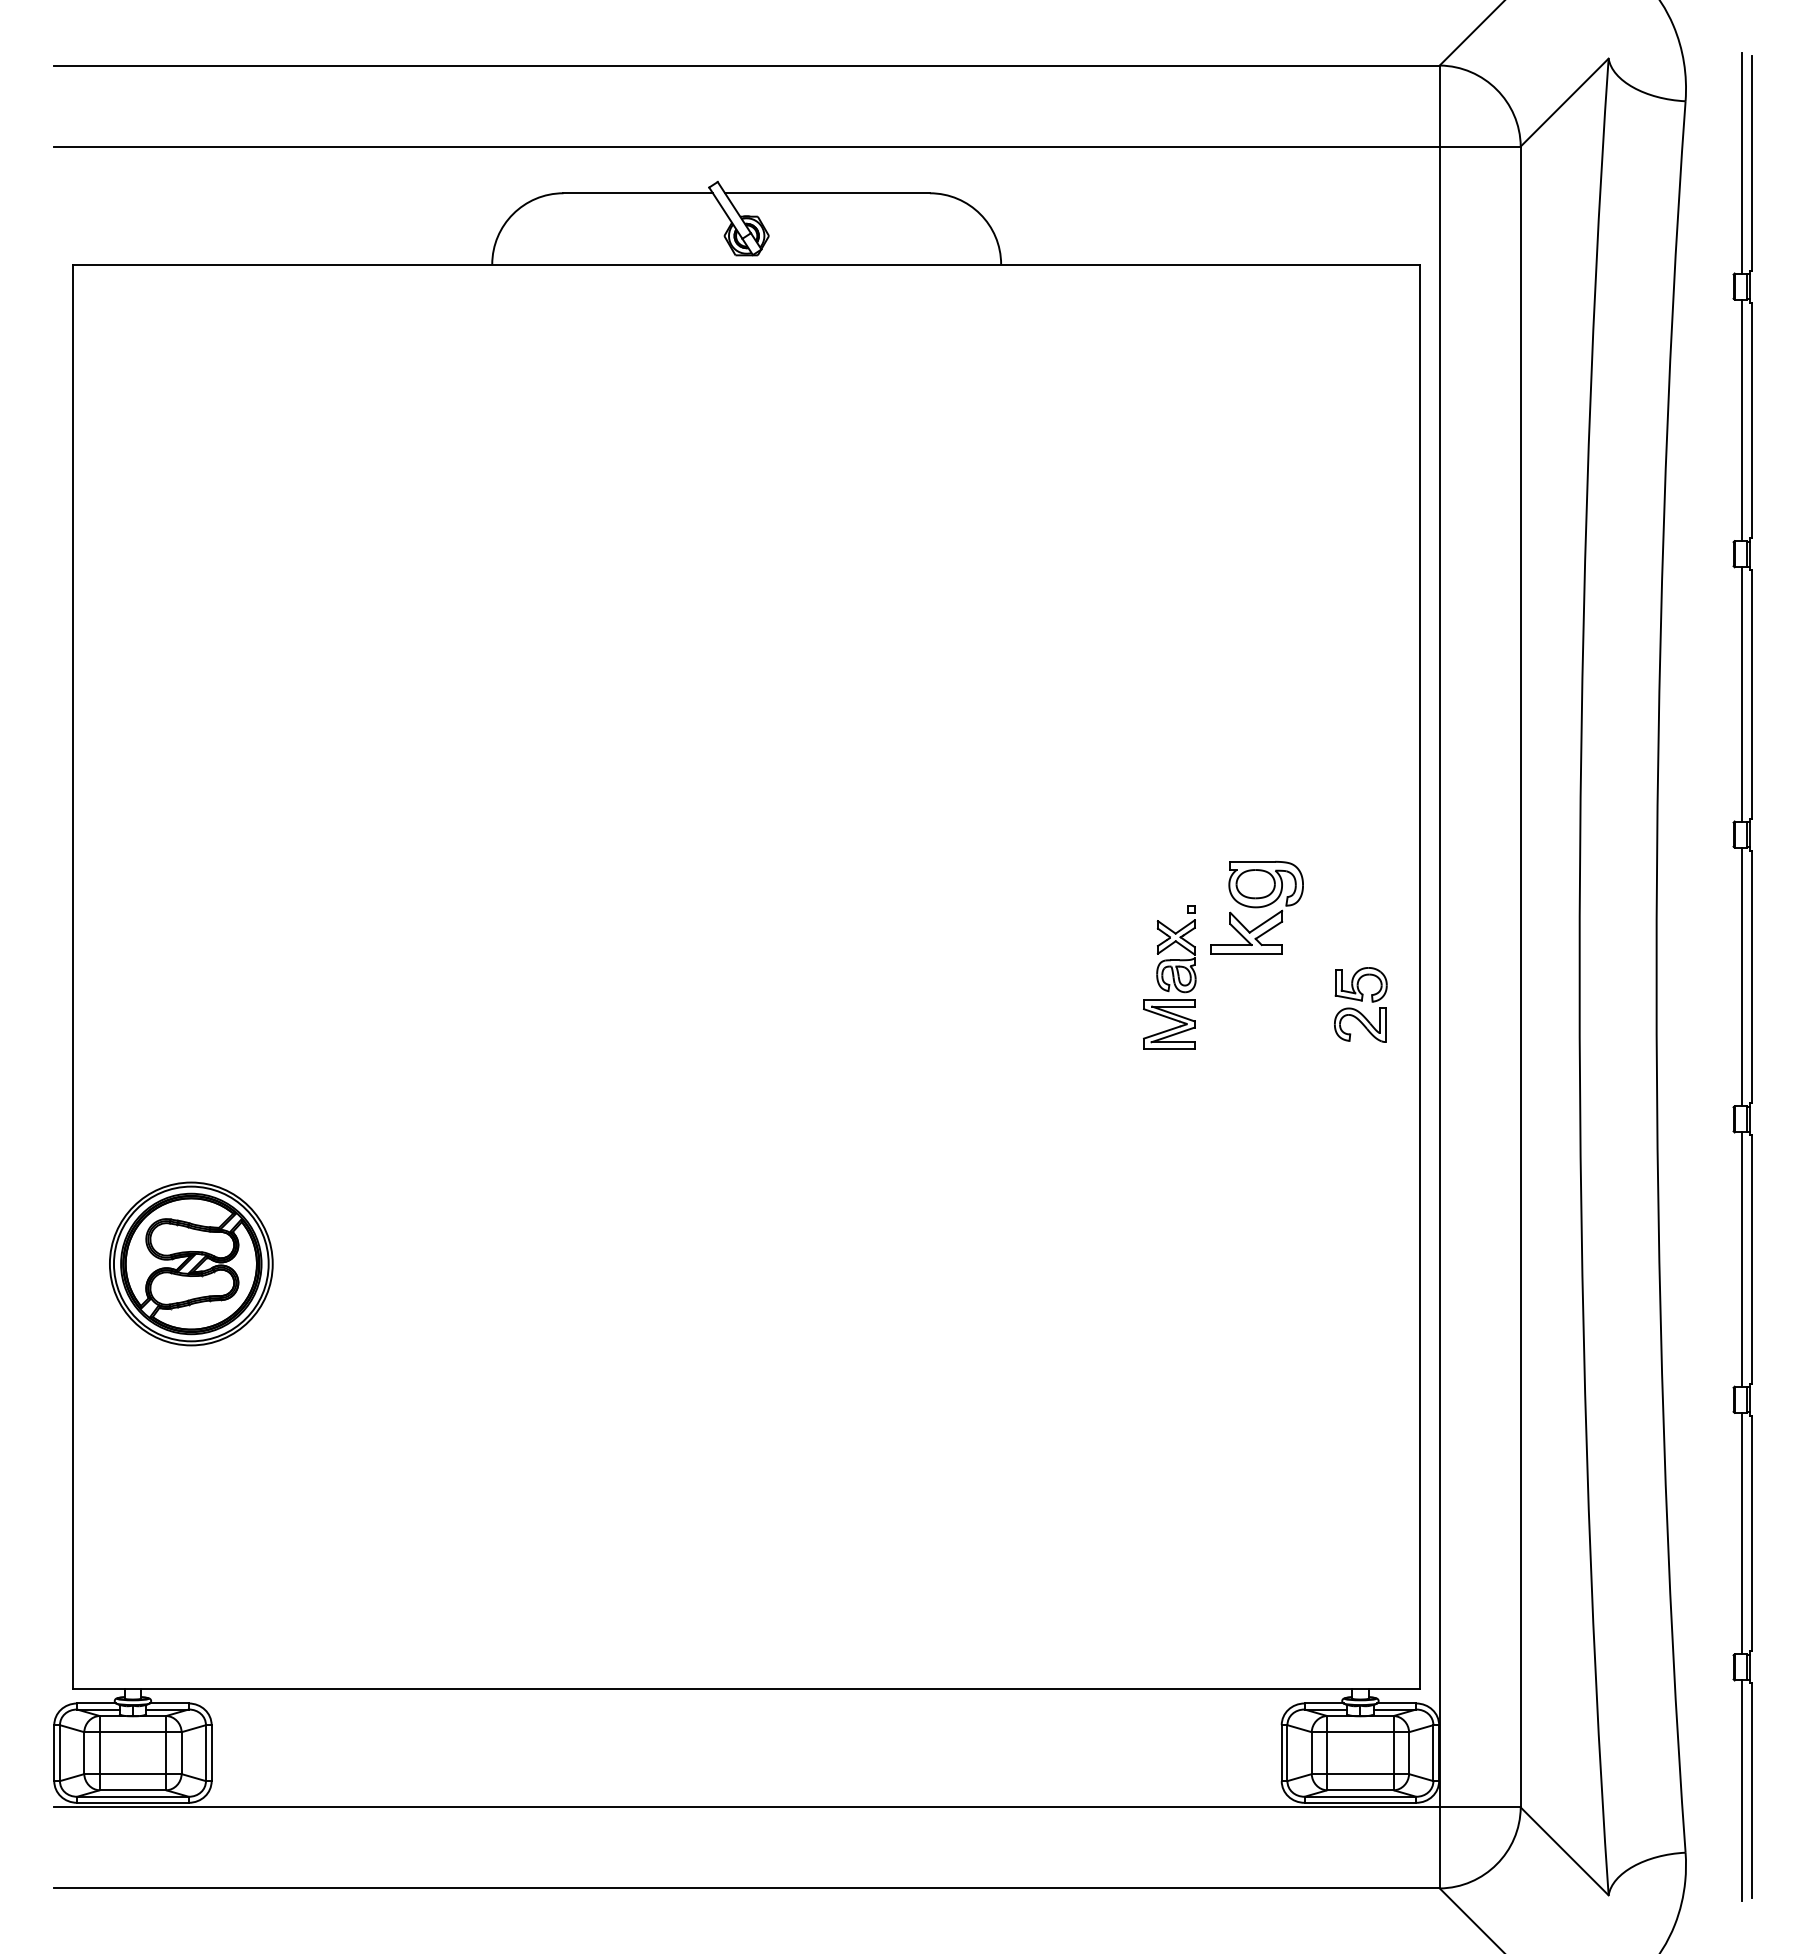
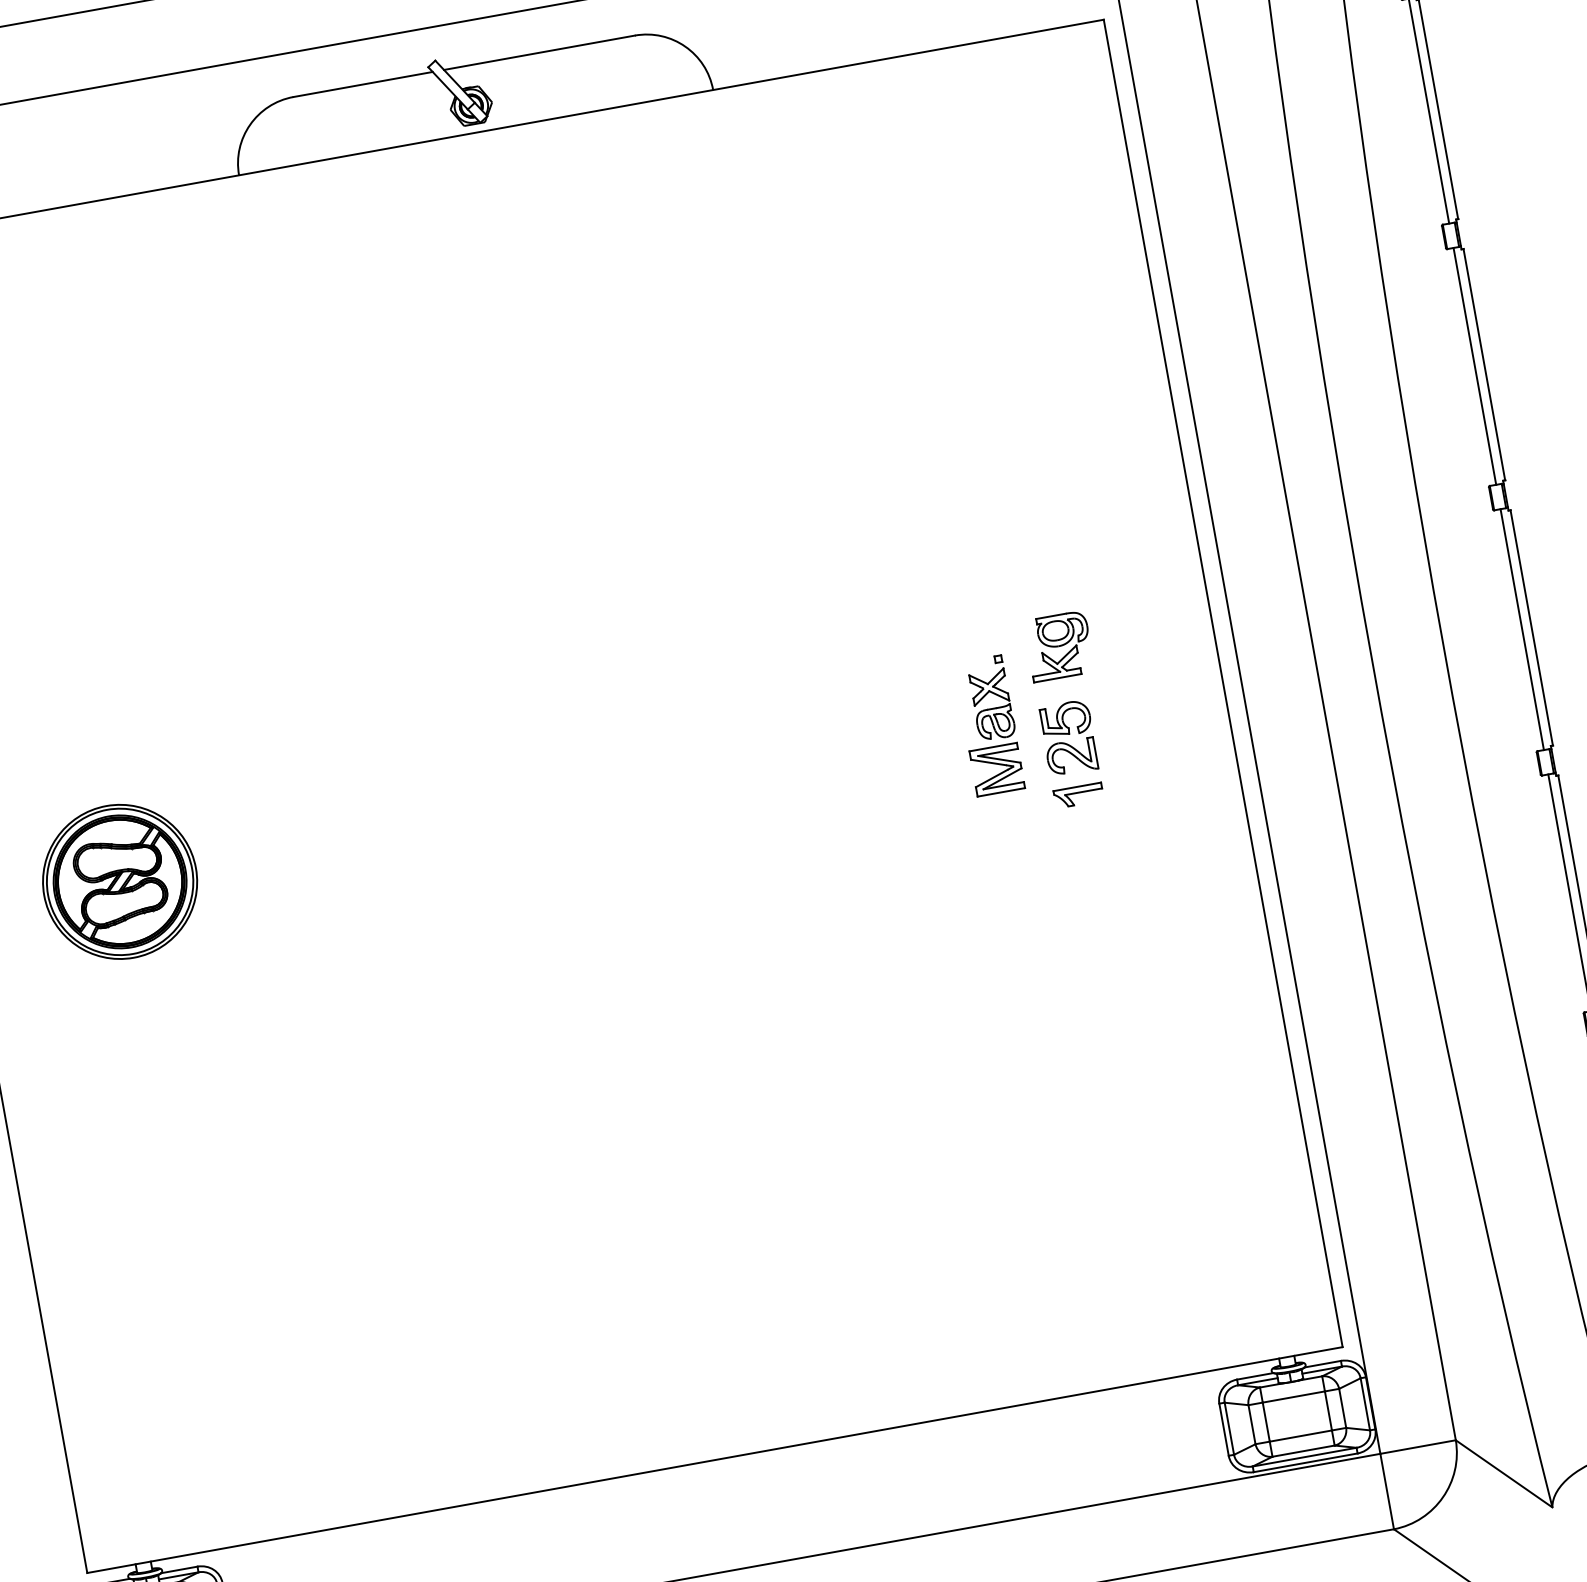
part: (1256, 907) -> (1058, 646), size x0.71
part: (1360, 1004) -> (1068, 737), moved
part: (1249, 1066) -> (1078, 795), added
part: (191, 1263) -> (120, 881), moved

